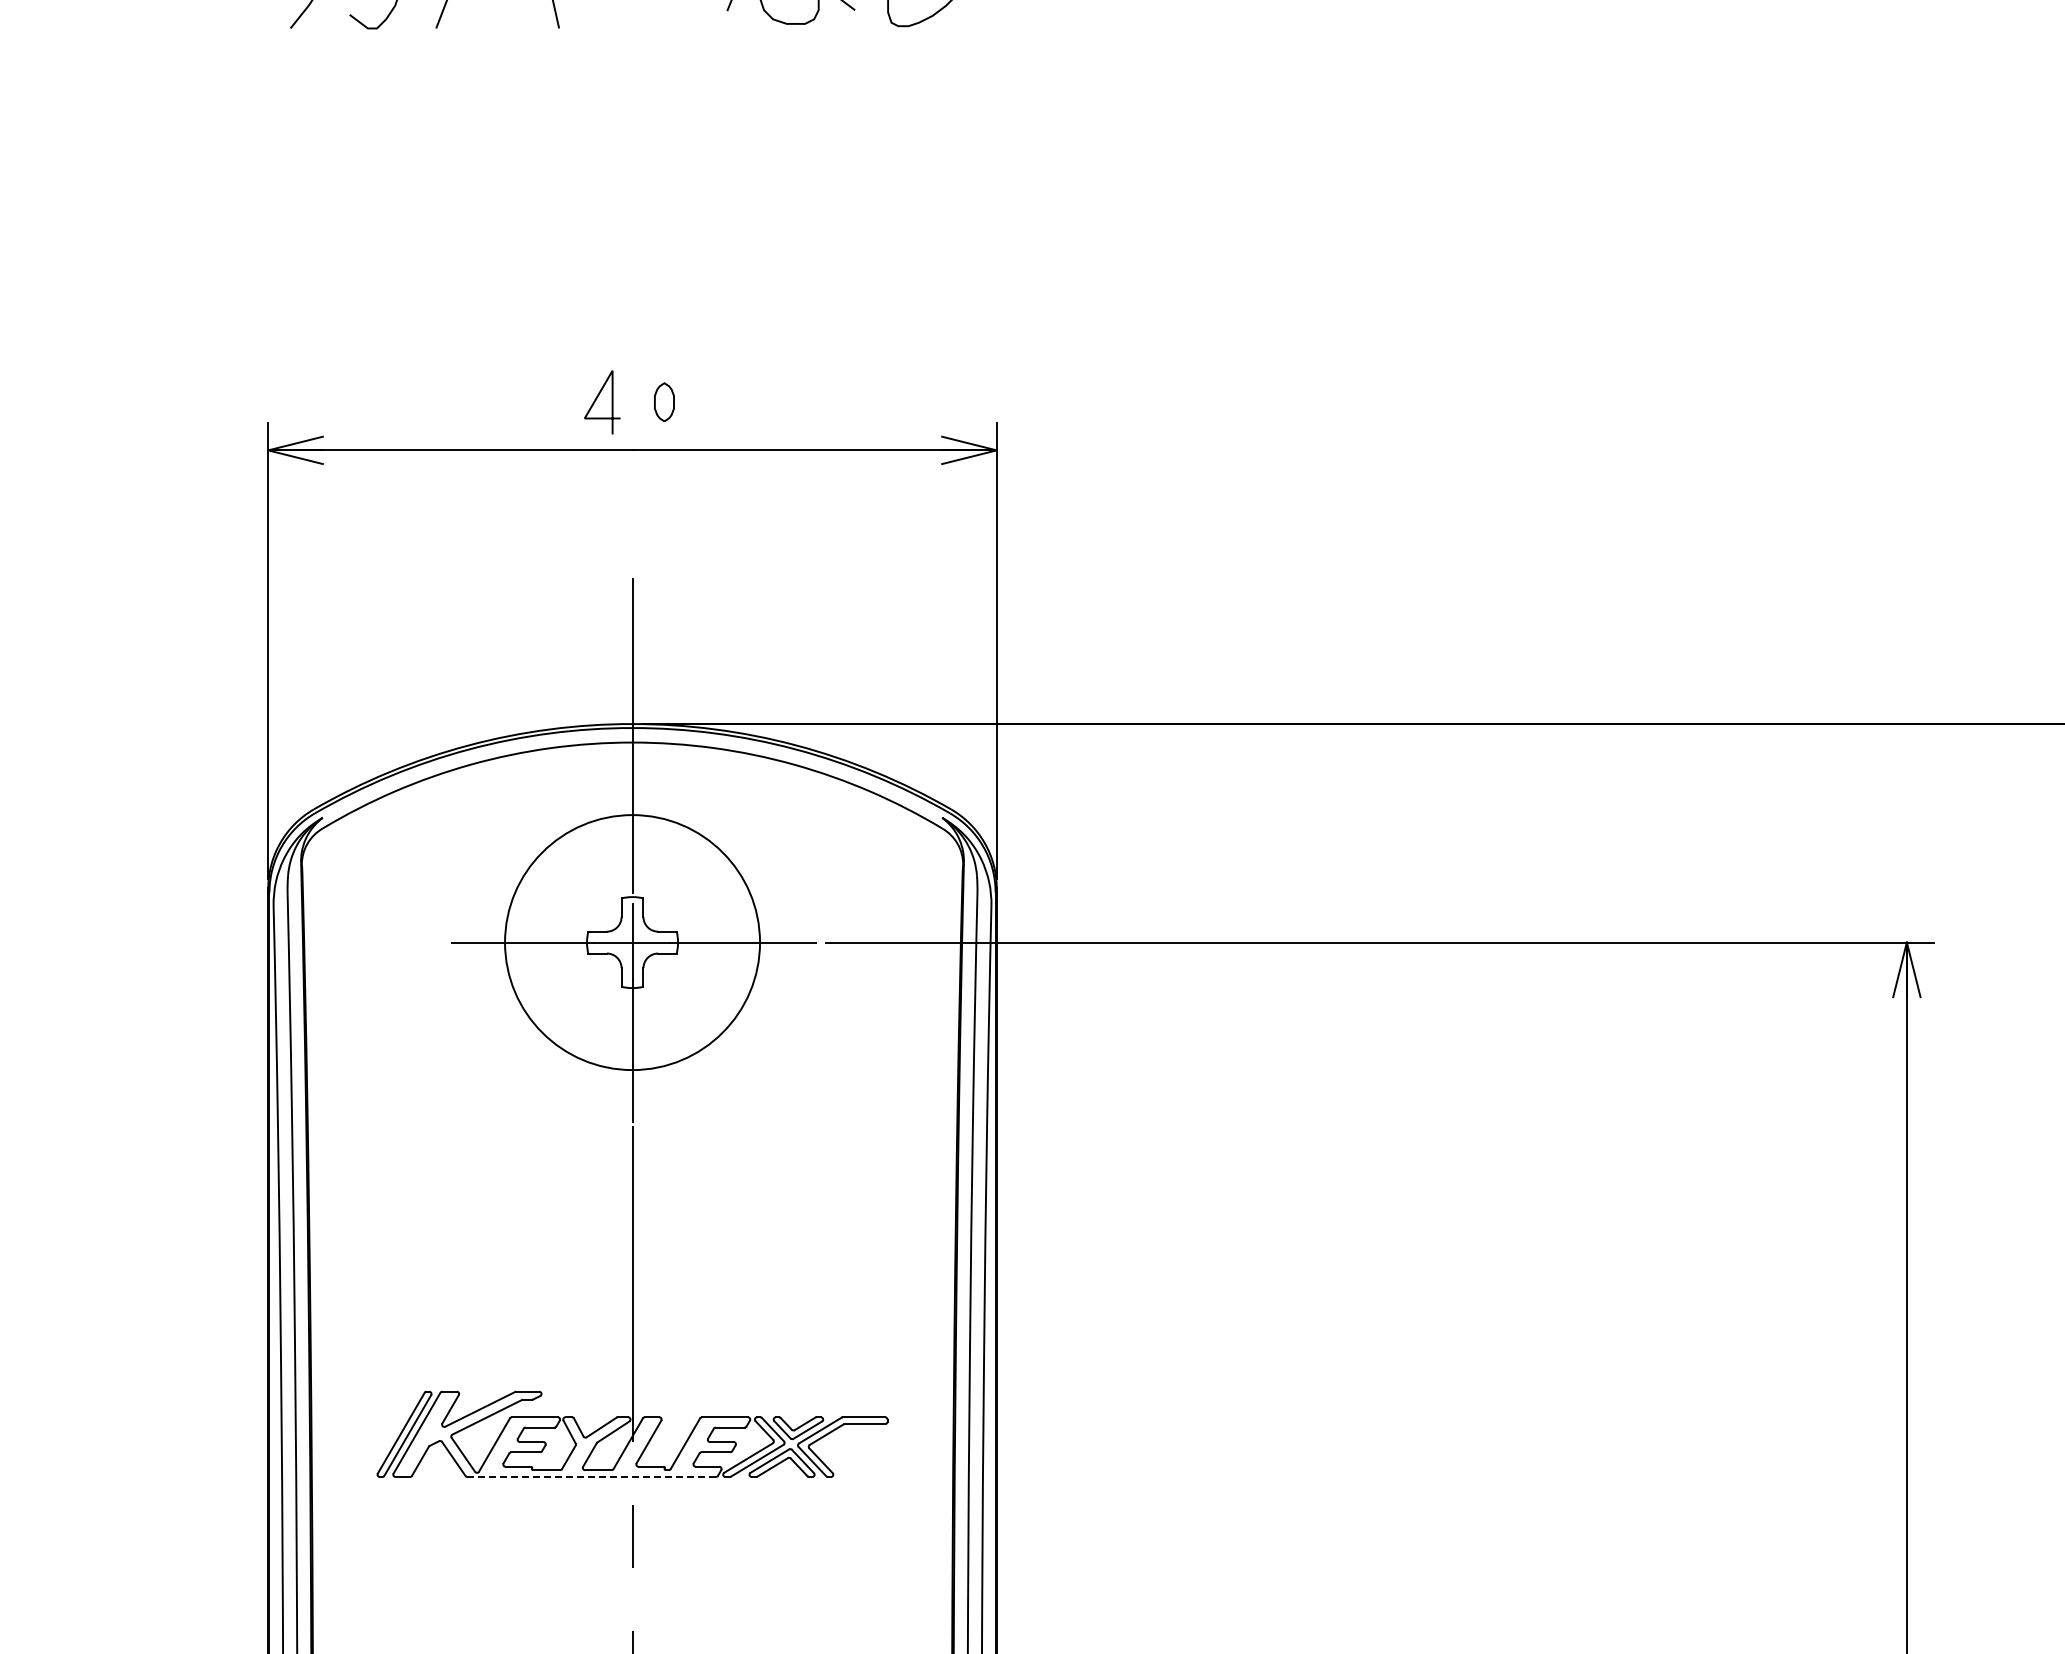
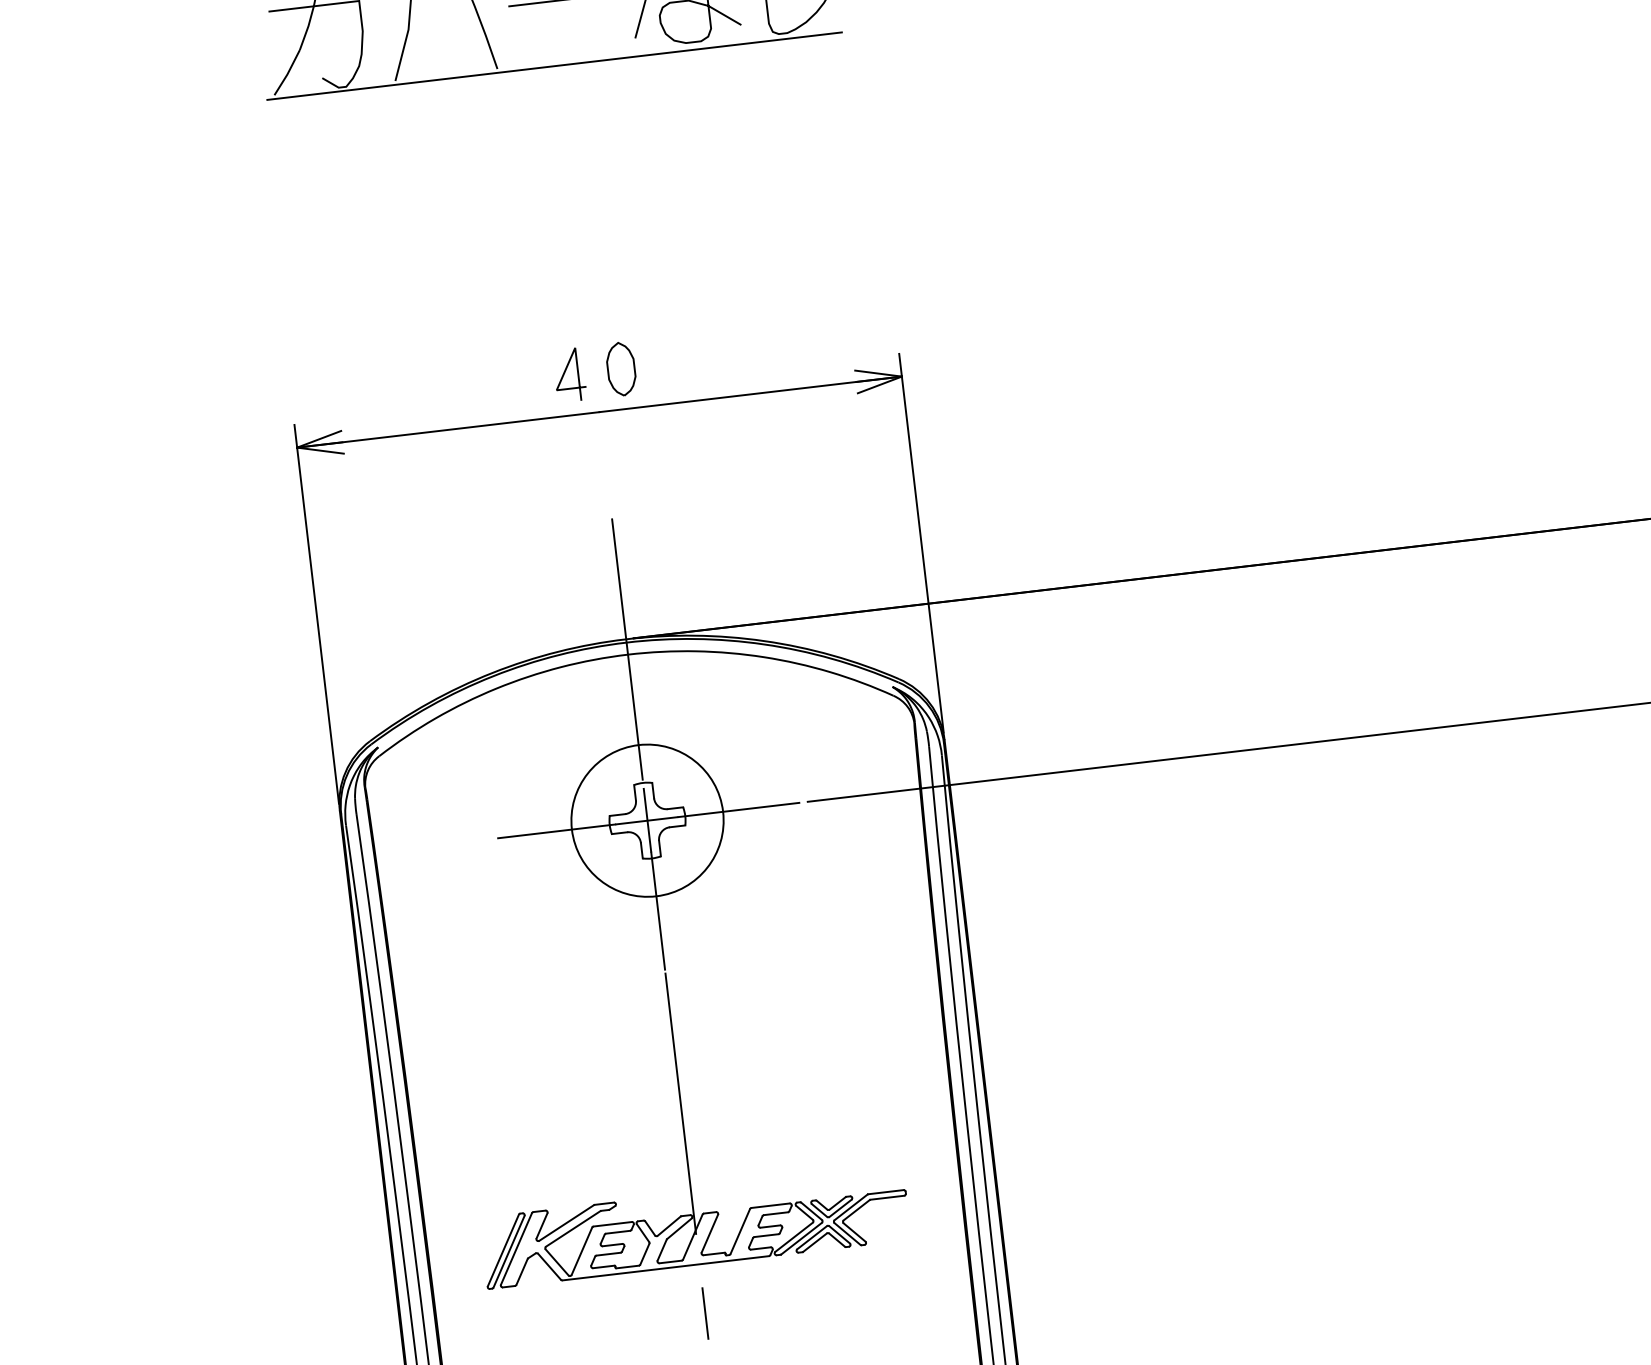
line: (627, 33) -> (554, 66), added
part: (664, 401) -> (621, 368), size x1.67
circle: (632, 942) -> (647, 820), size x0.71
line: (591, 1476) -> (665, 1267), dashed -> solid

